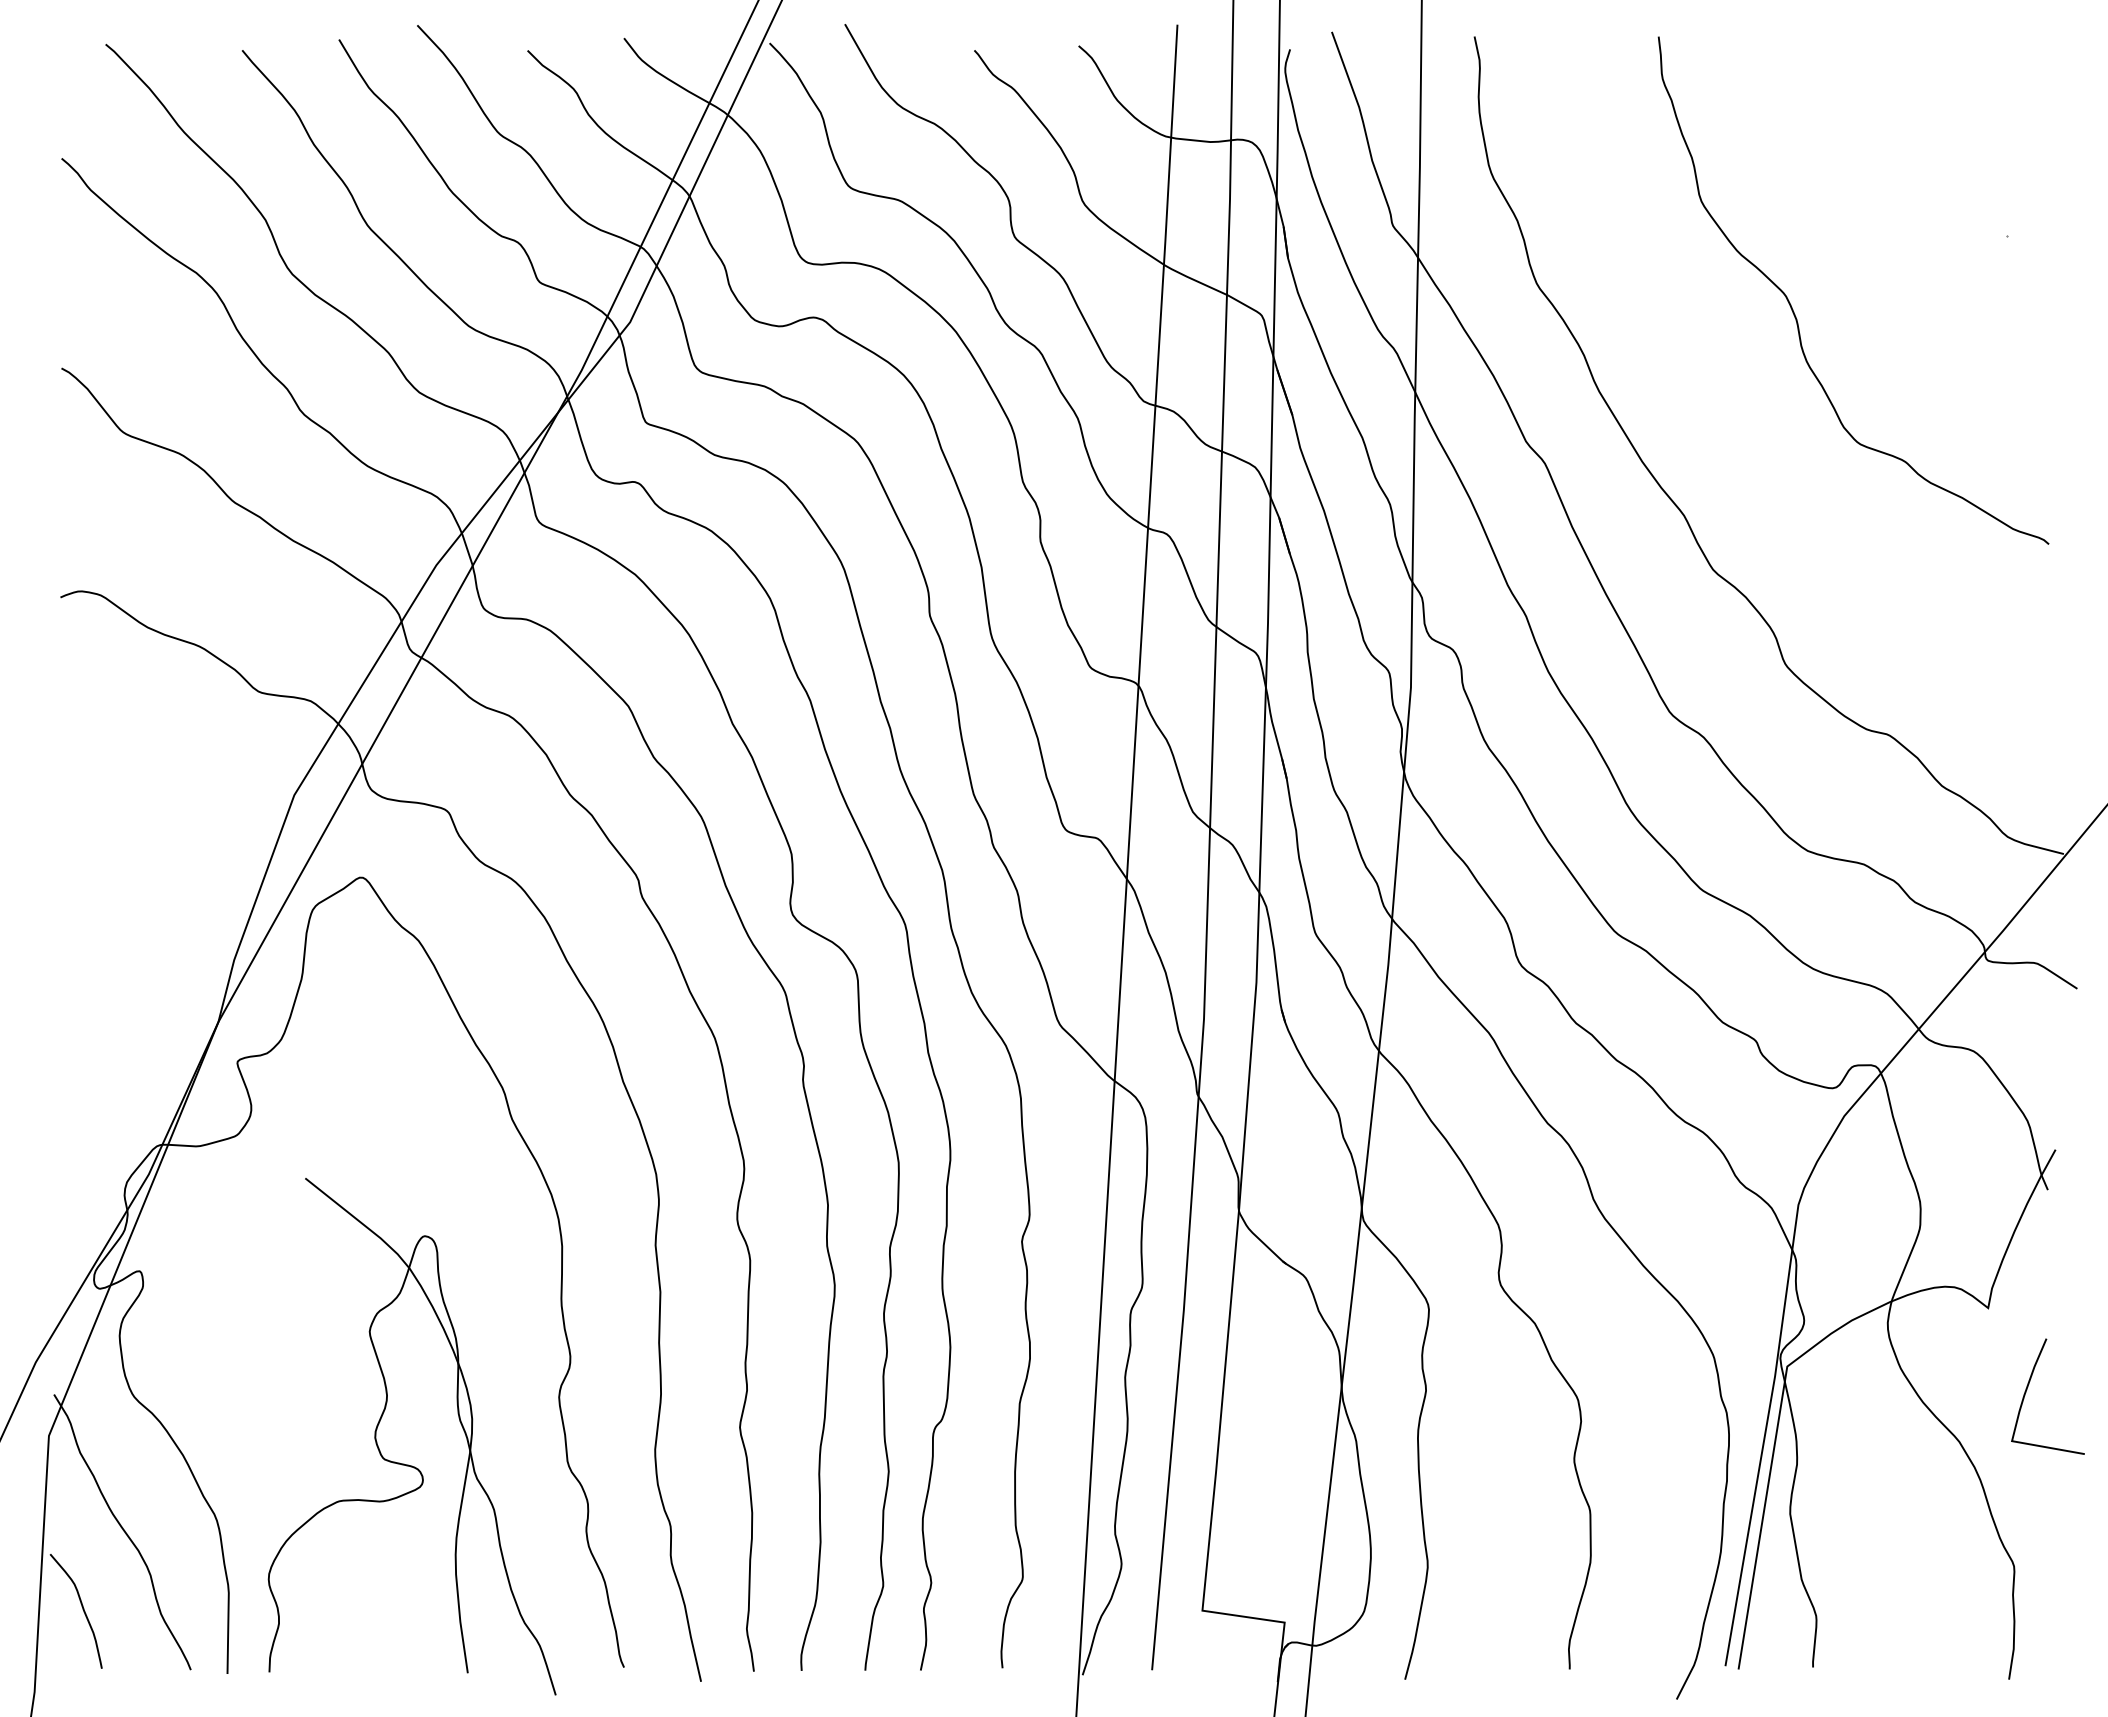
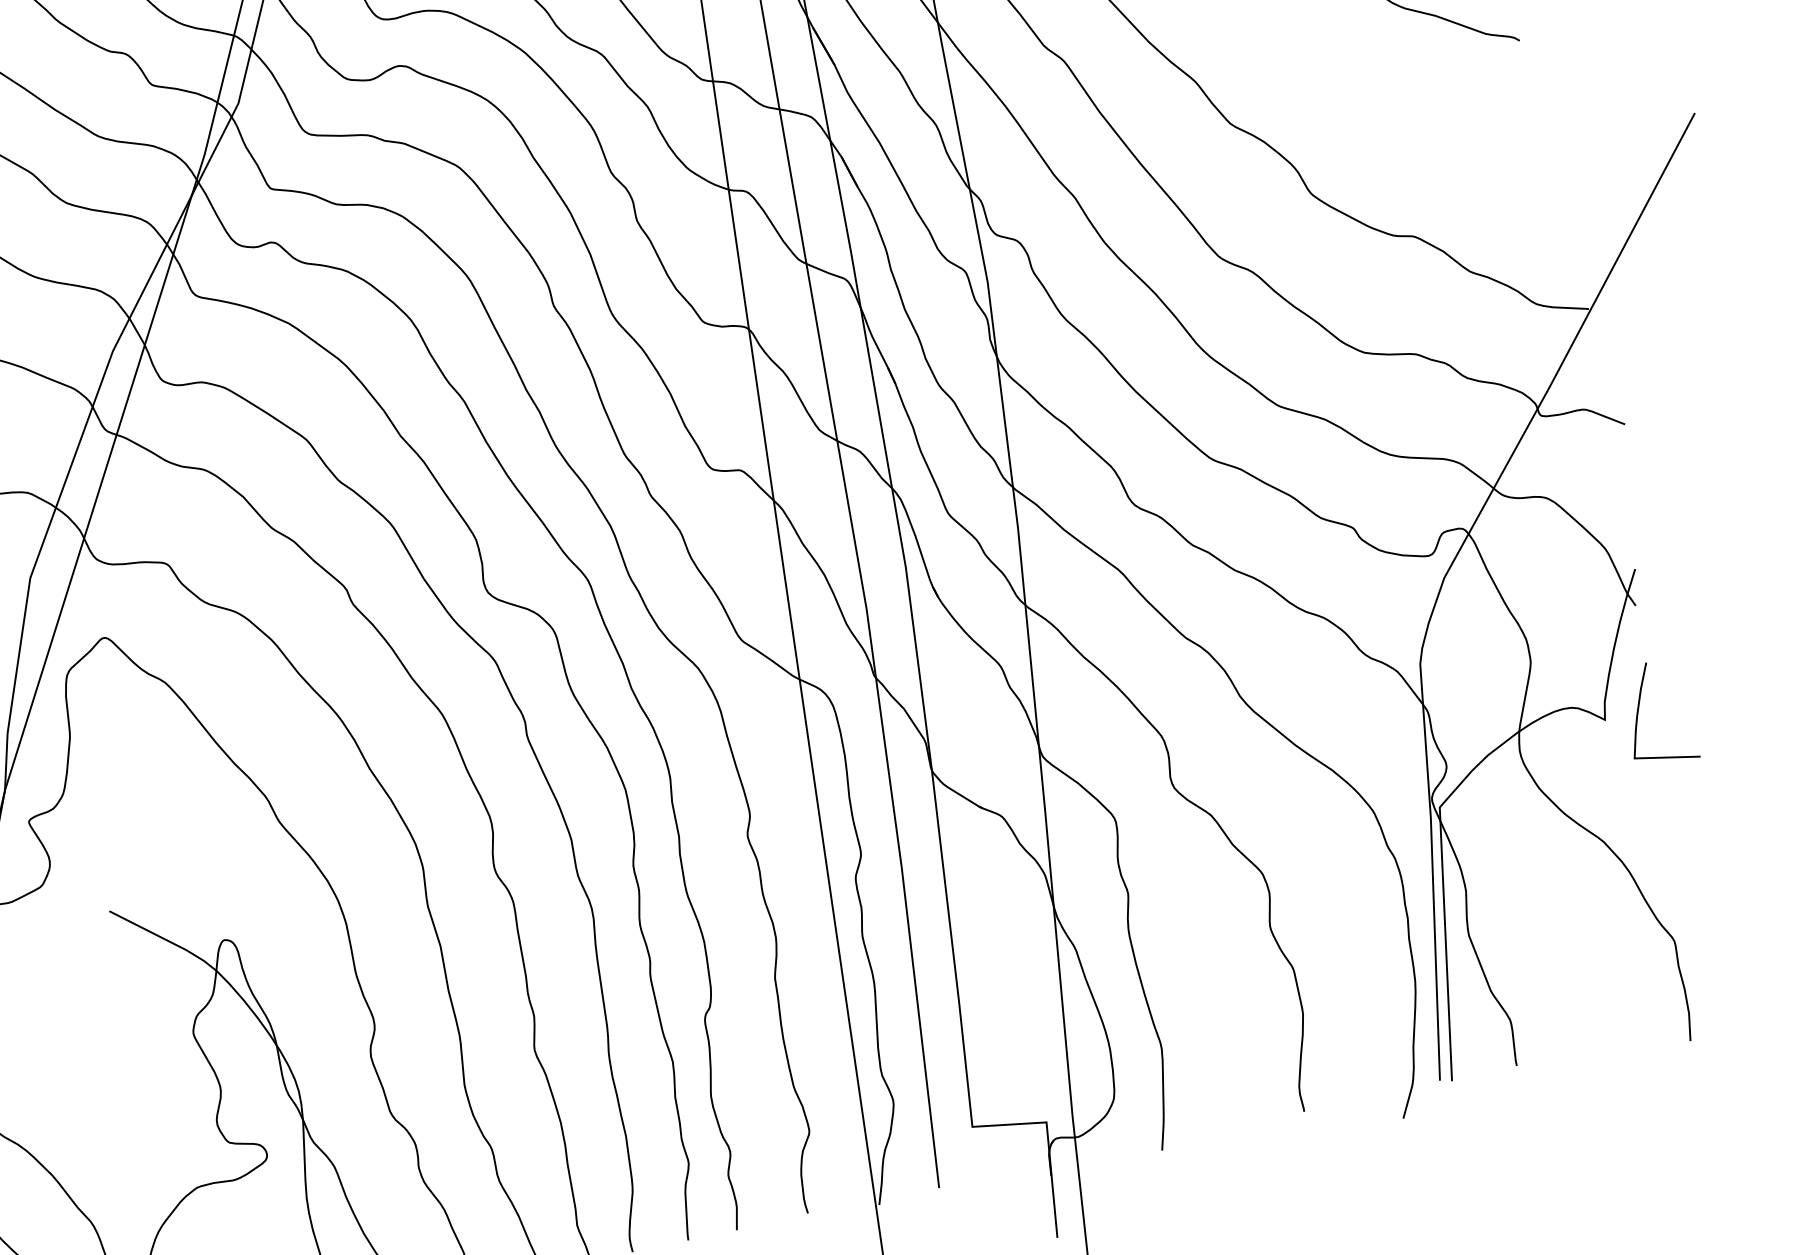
curve: (2028, 1387) -> (1639, 708), moved

